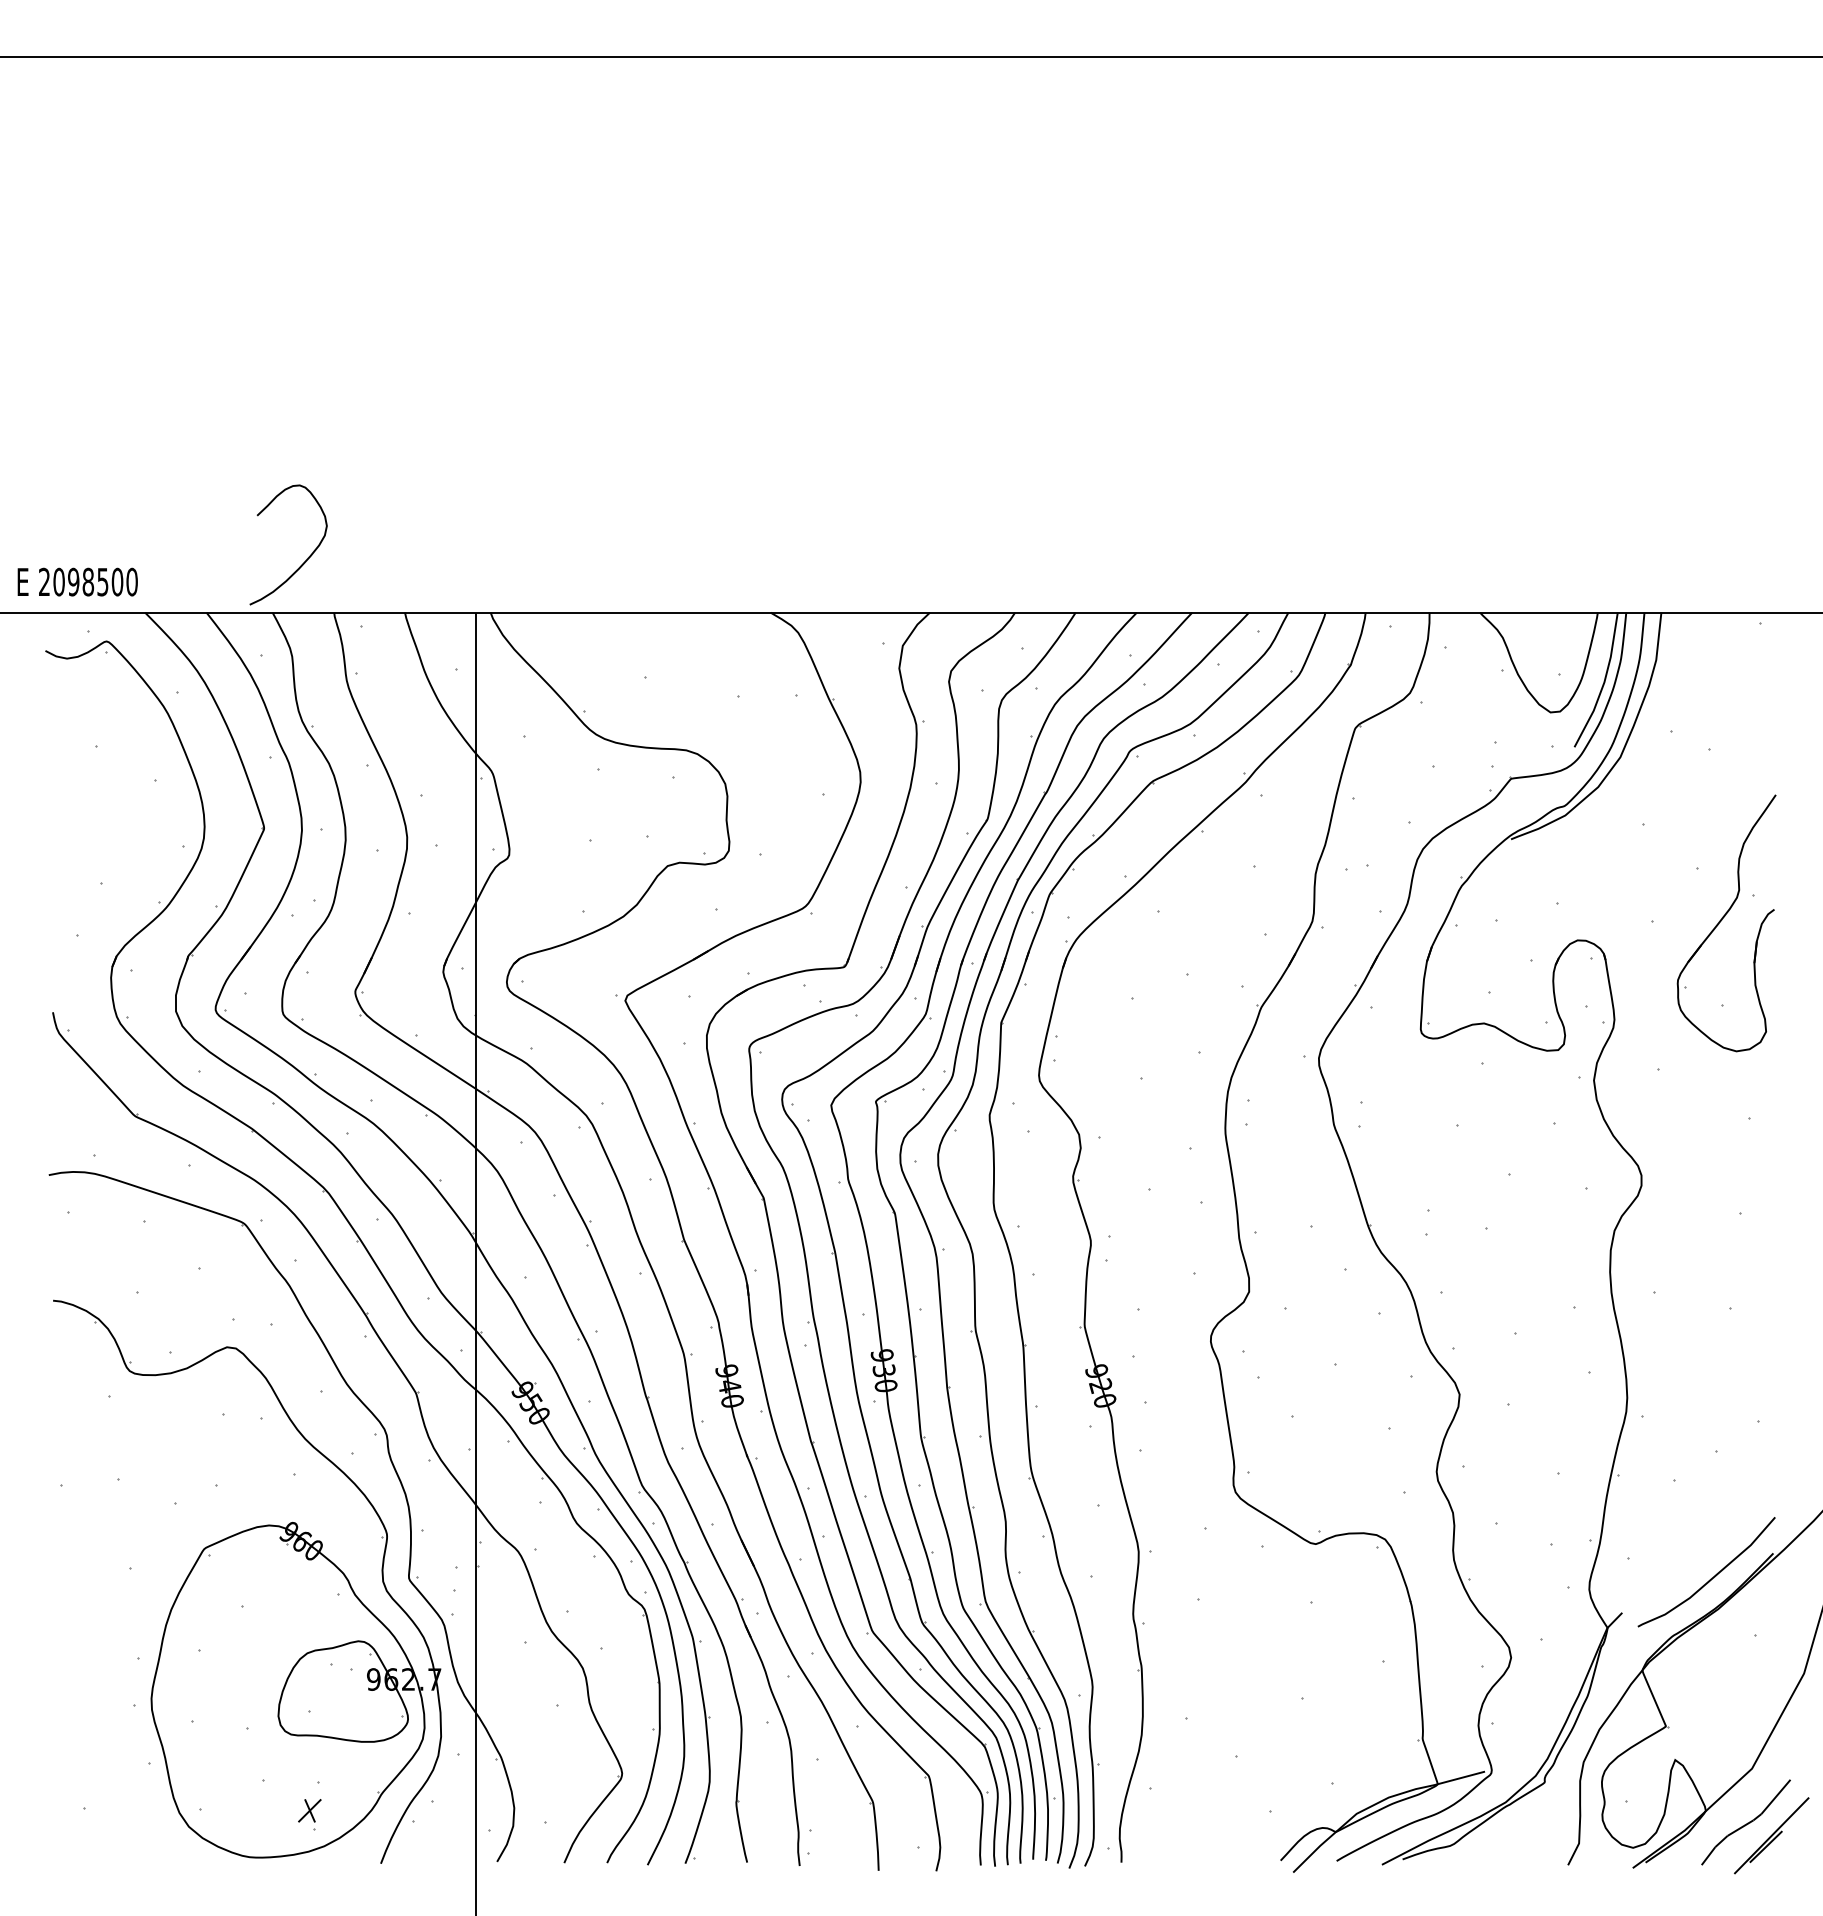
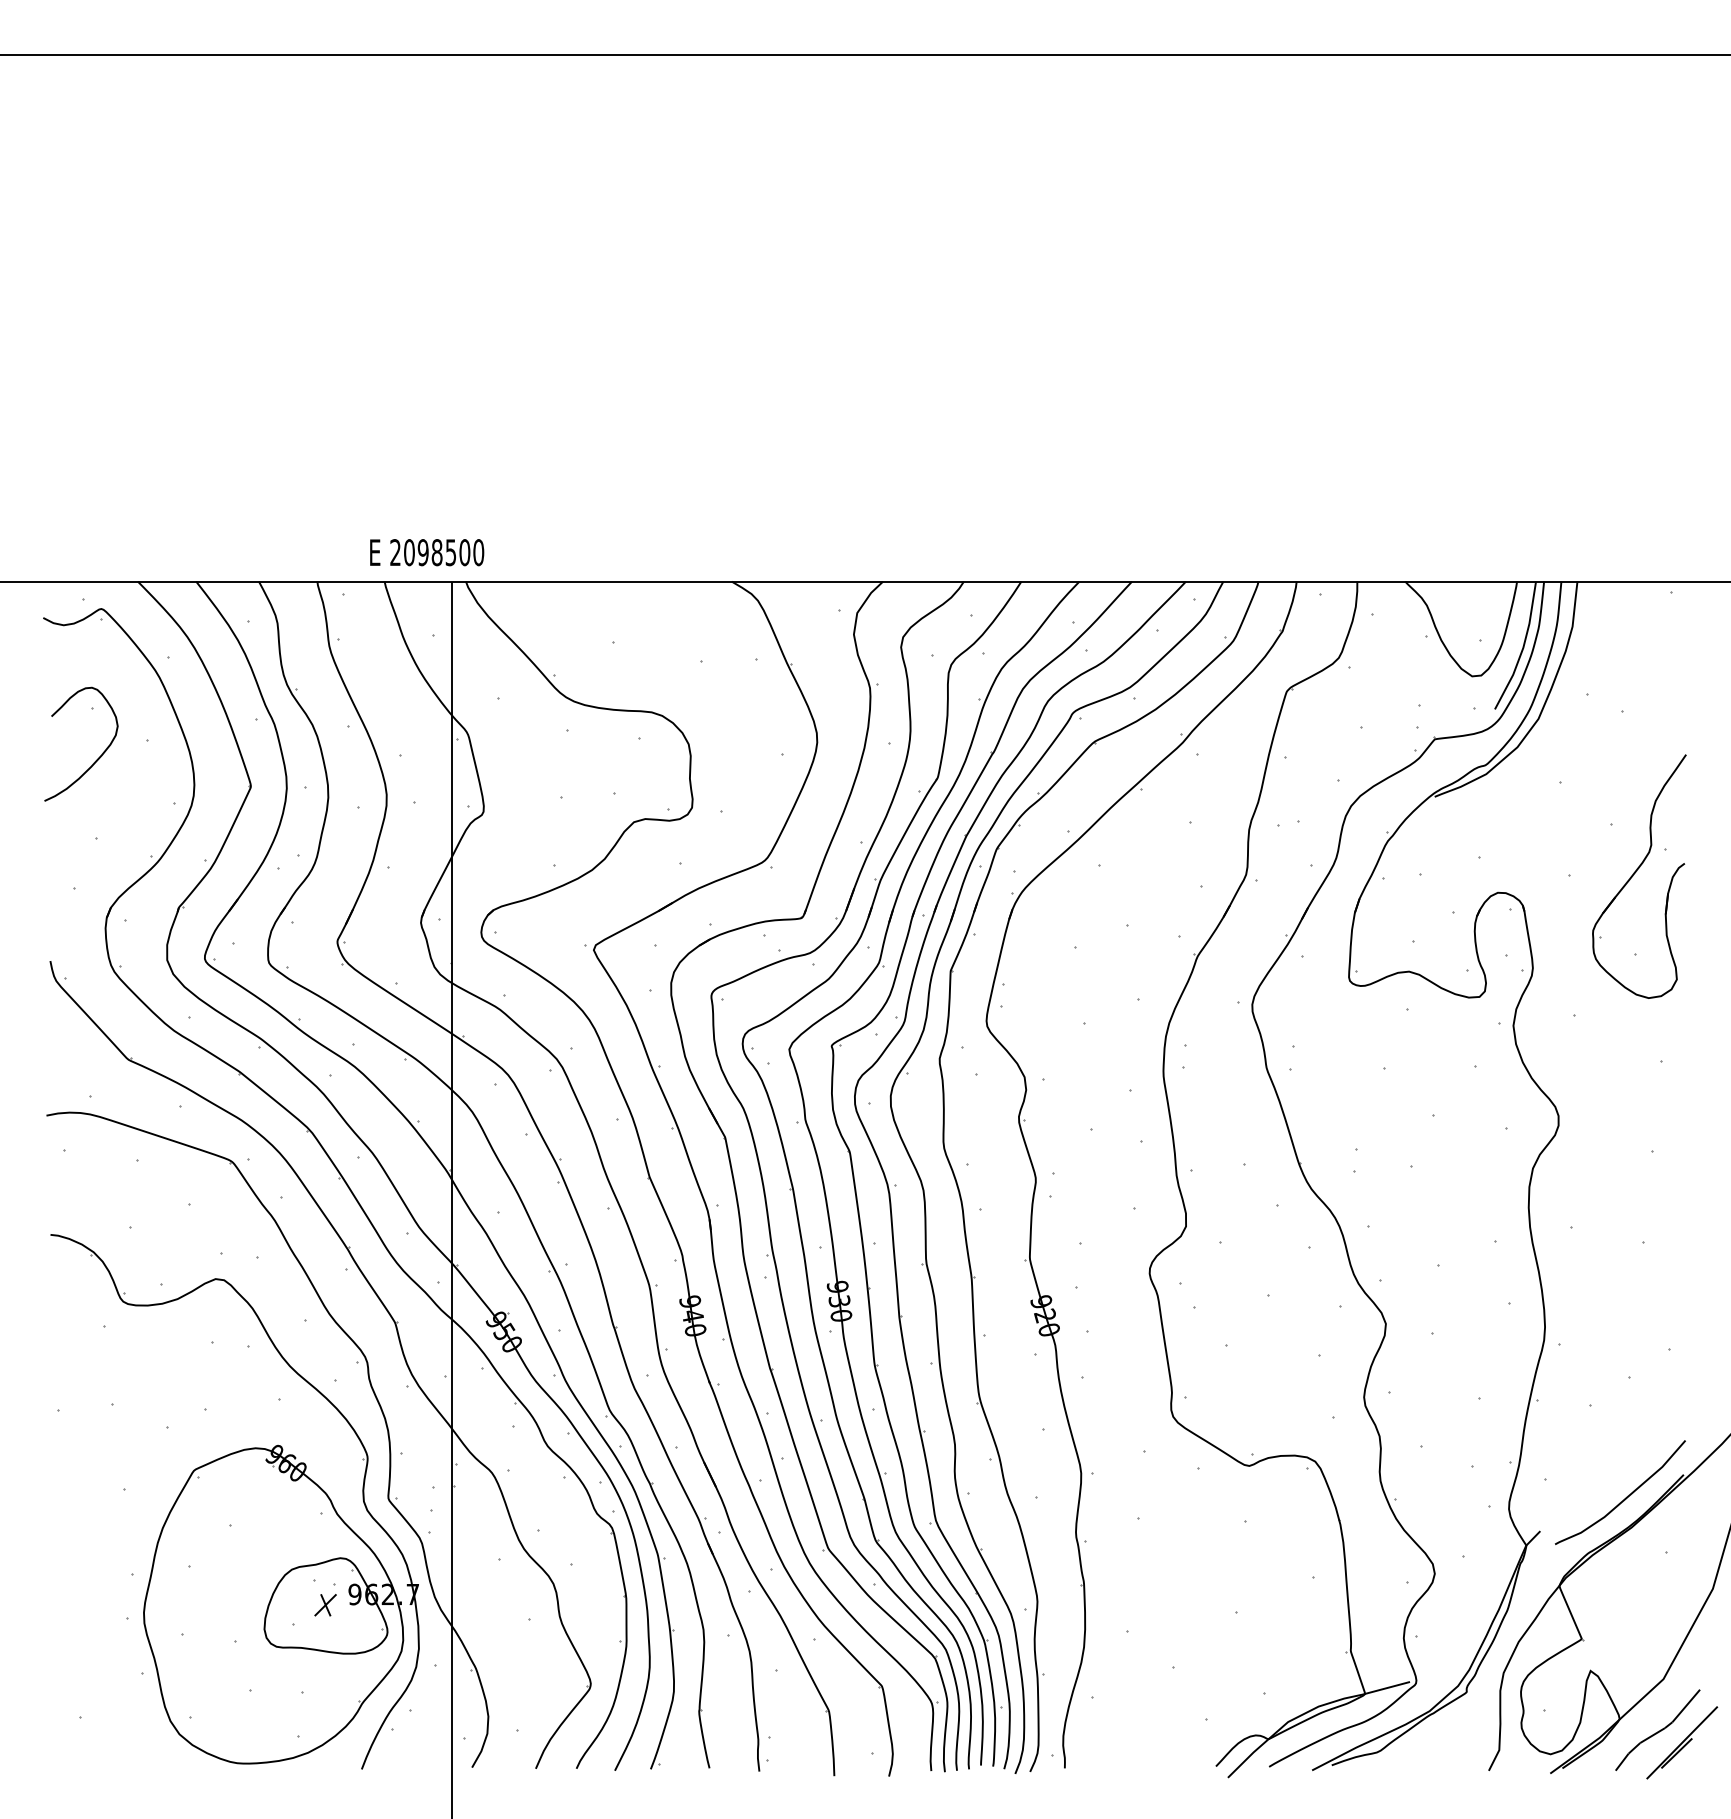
curve: (308, 556) -> (100, 755), moved
text: (77, 581) -> (426, 552), moved
part: (309, 1810) -> (325, 1604), moved

